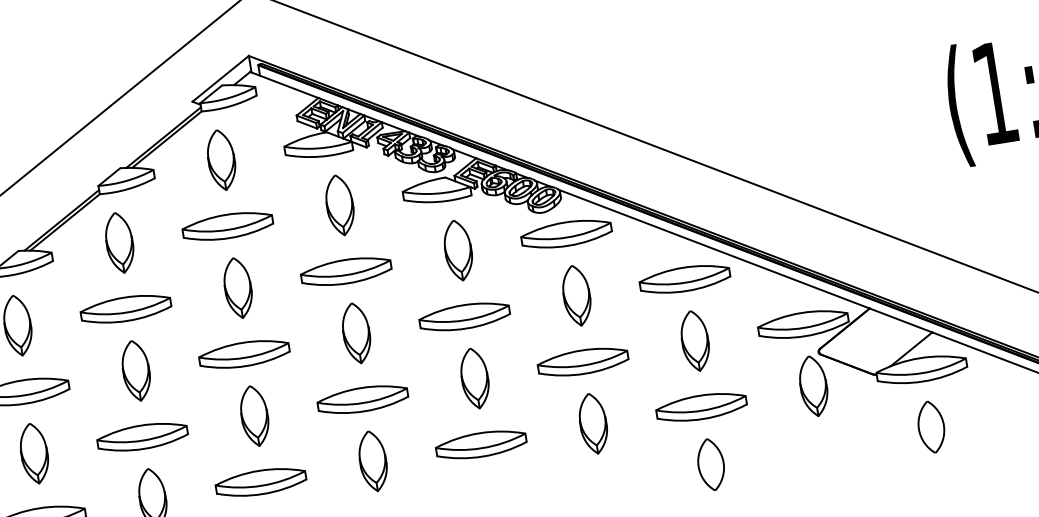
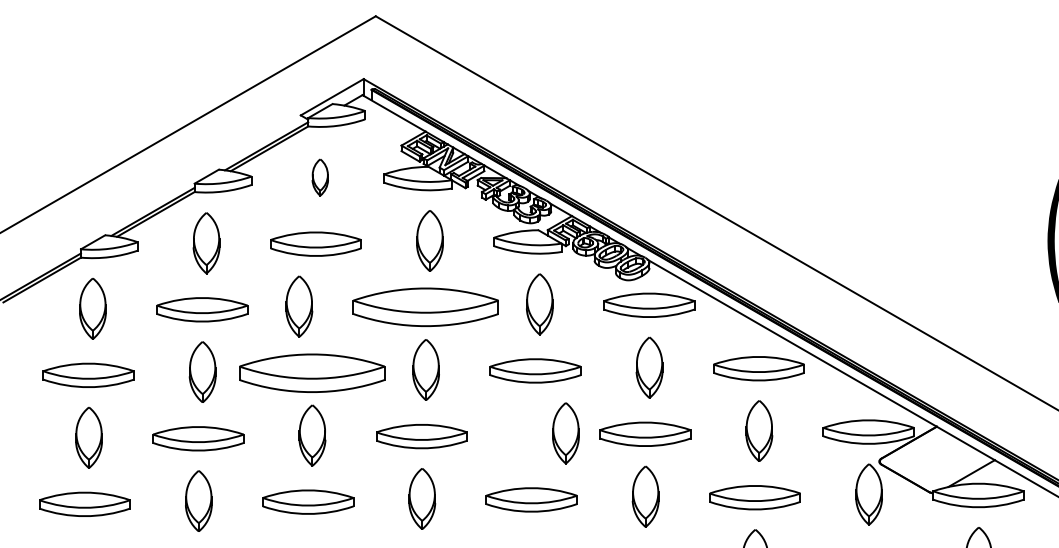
part: (221, 159) -> (320, 177), size x0.6
part: (346, 271) -> (425, 307), size x1.6
part: (238, 287) -> (299, 306), moved
part: (243, 353) -> (311, 372), size x1.6
part: (474, 378) -> (565, 433), moved

